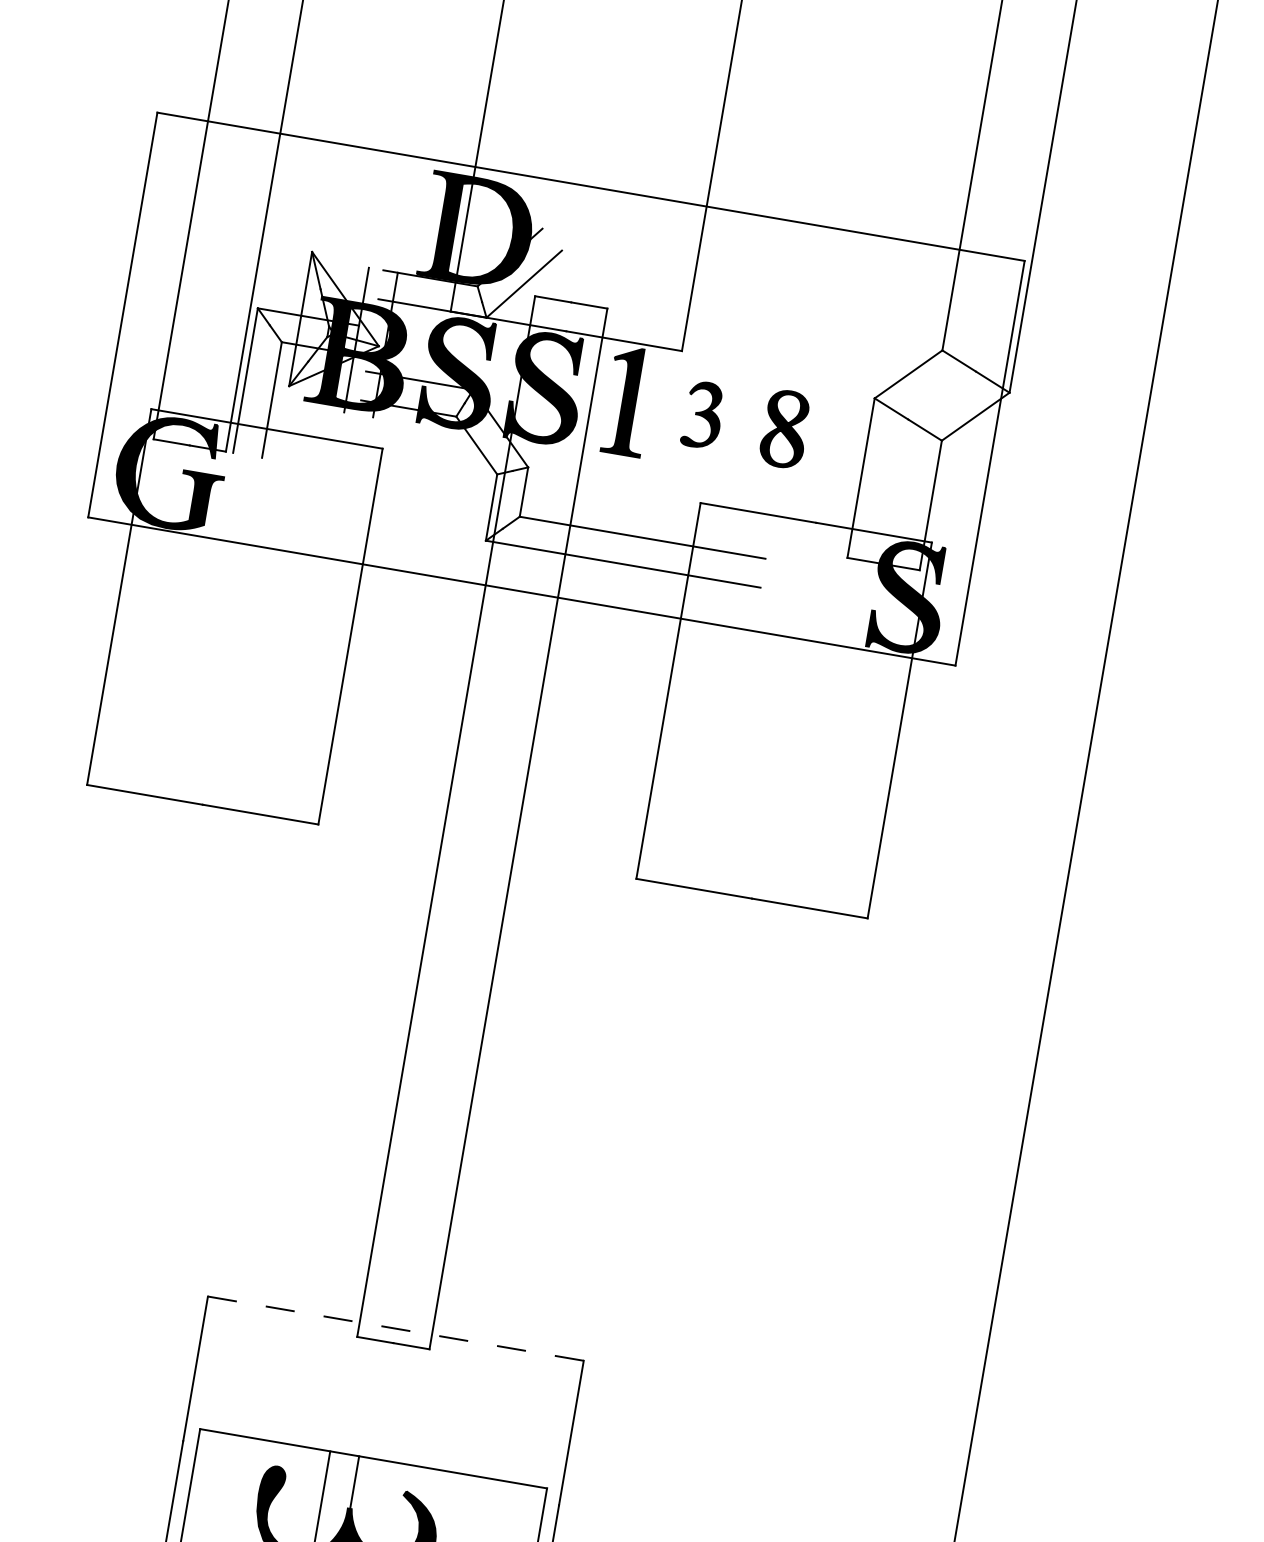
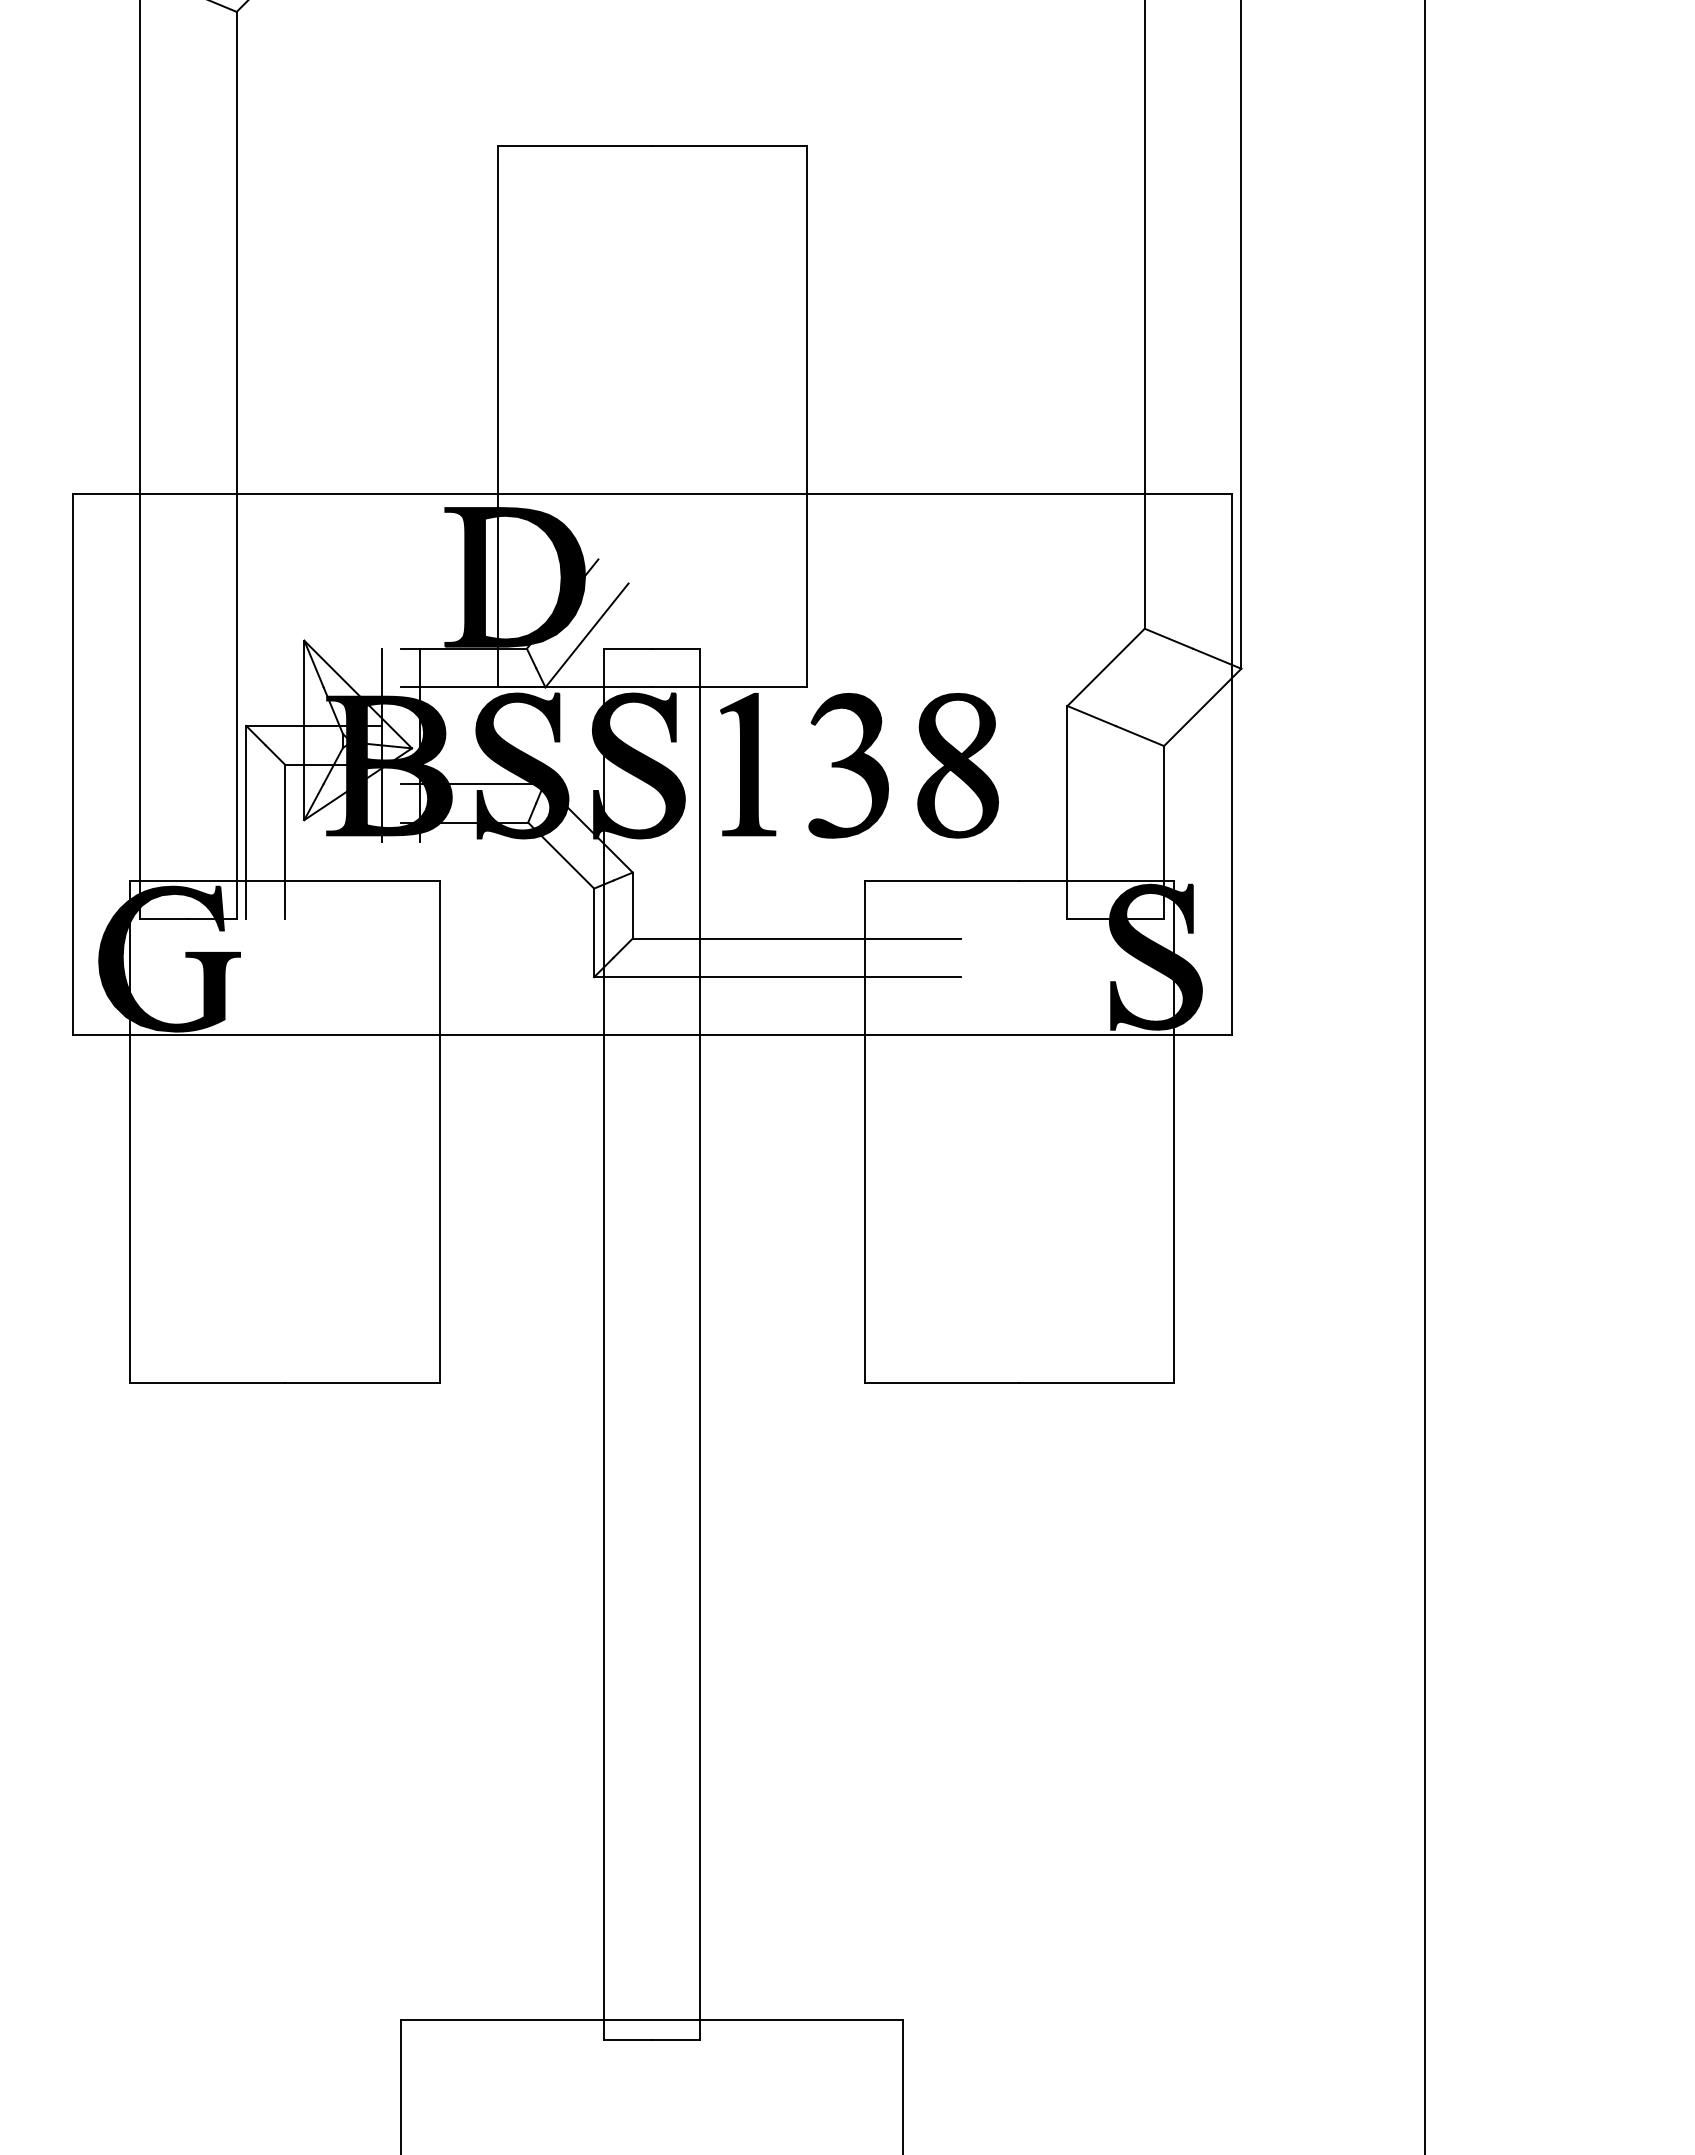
part: (703, 414) -> (848, 765), size x1.67
part: (784, 428) -> (957, 765), size x1.43
line: (396, 1328) -> (652, 2020), dashed -> solid

